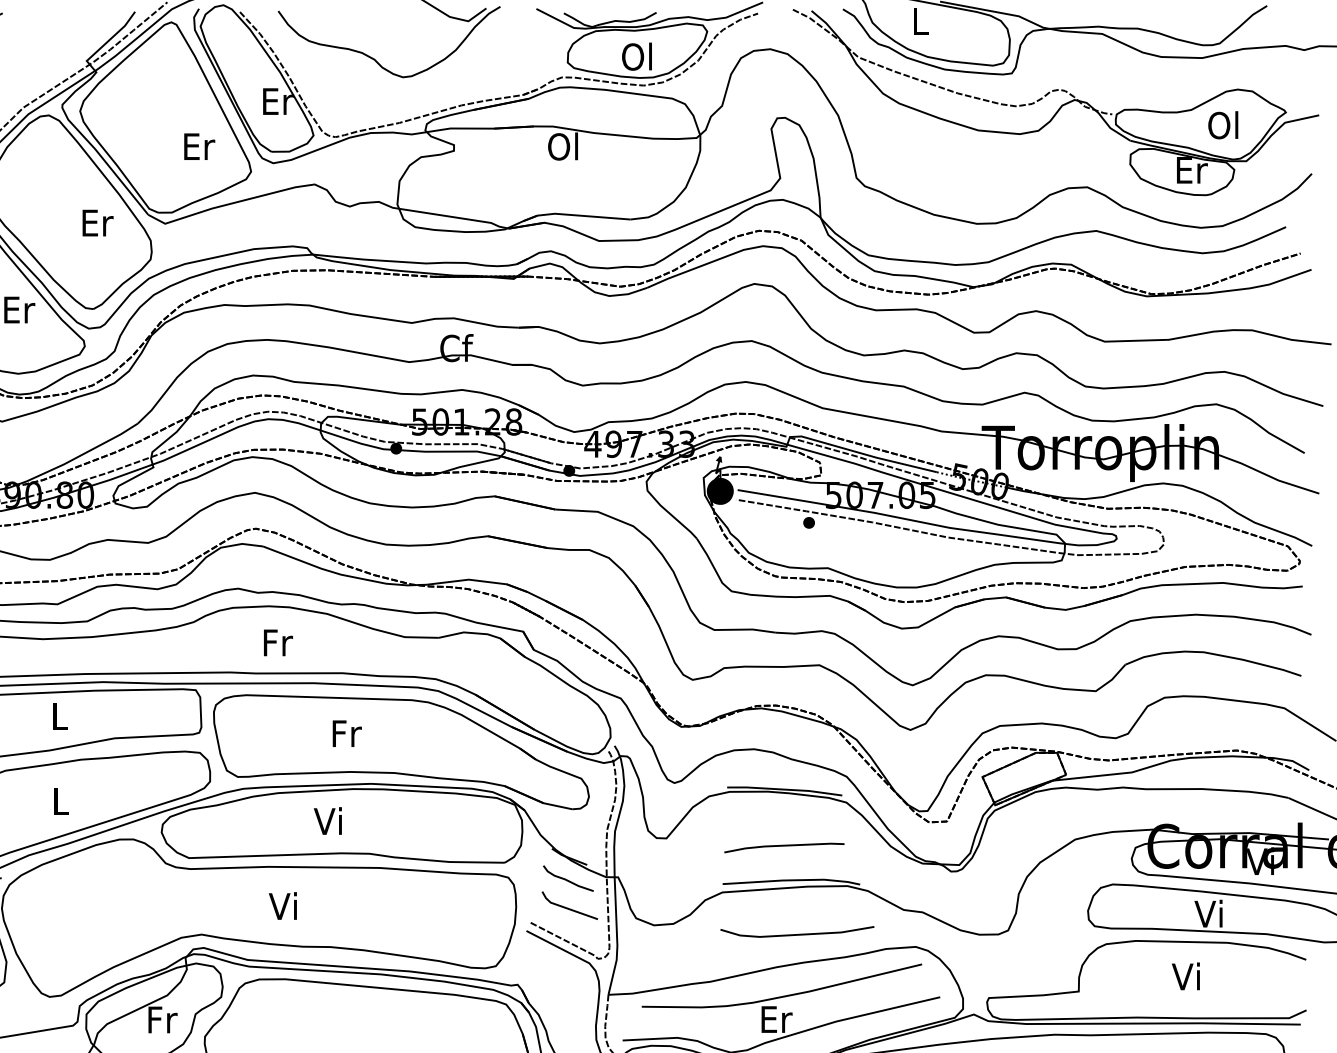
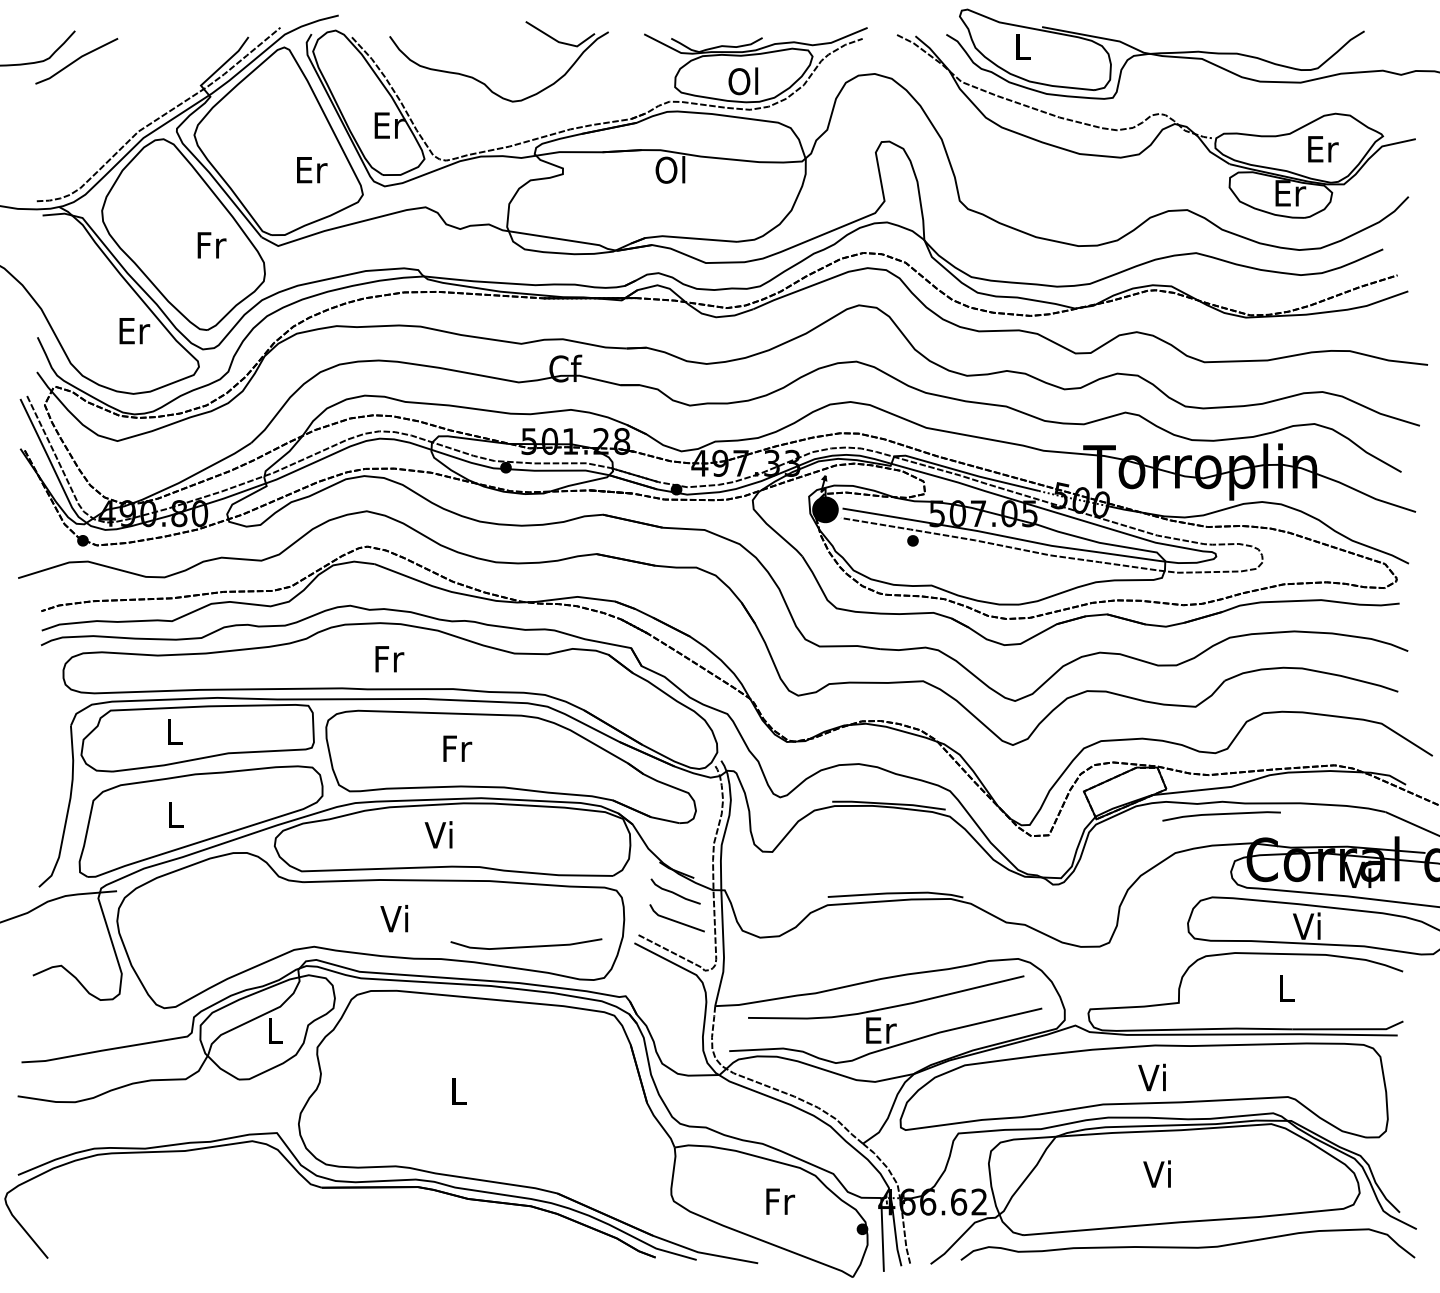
text: (1224, 124) -> (1322, 148), Ol -> Er
text: (97, 223) -> (211, 245), Er -> Fr
line: (784, 846) -> (1221, 814), moved
line: (797, 934) -> (526, 946), moved
text: (1185, 975) -> (1284, 987), Vi -> L
text: (162, 1019) -> (275, 1030), Fr -> L

